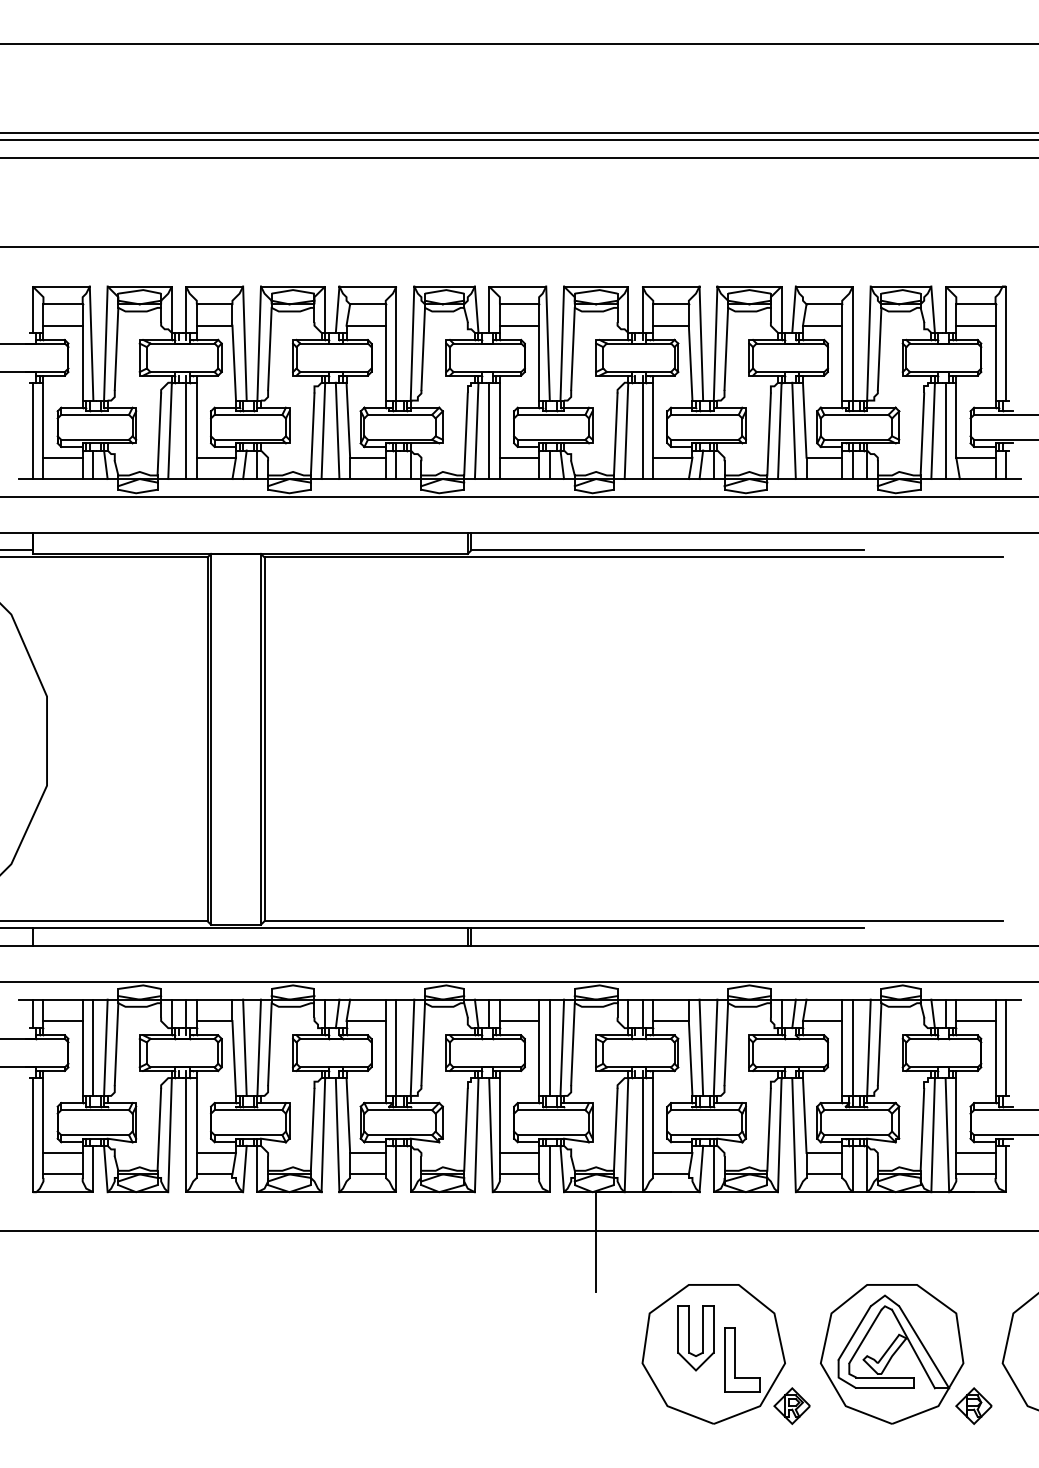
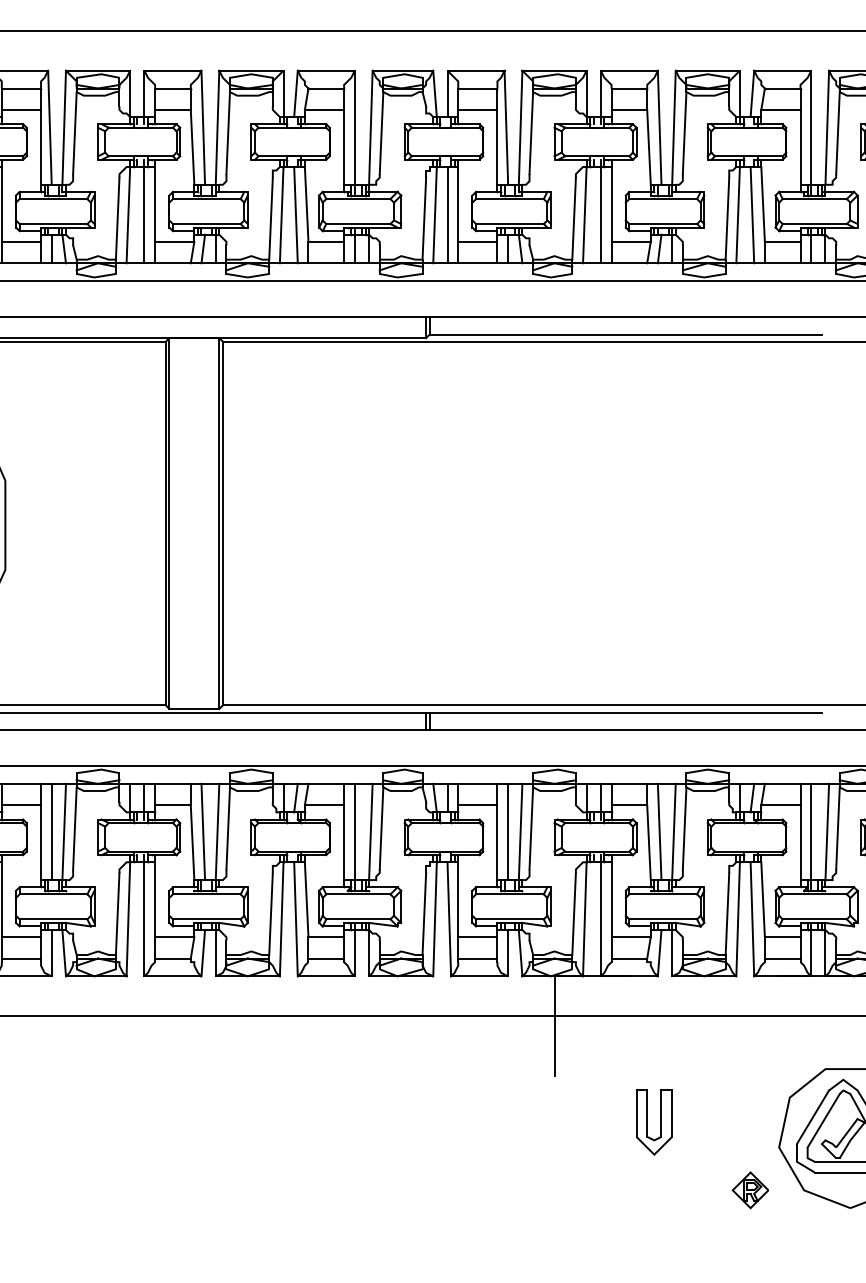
part: (713, 1354) -> (671, 1138), removed

